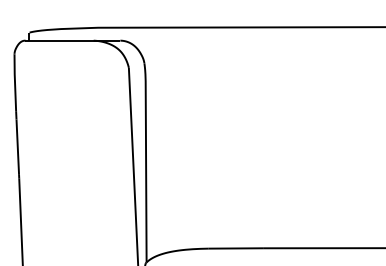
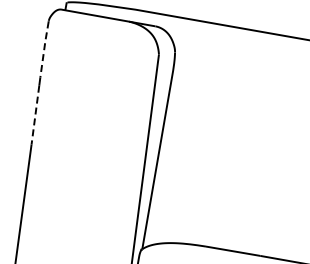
line: (15, 82) -> (44, 49), solid -> dashed
line: (17, 147) -> (35, 113), solid -> dashed

